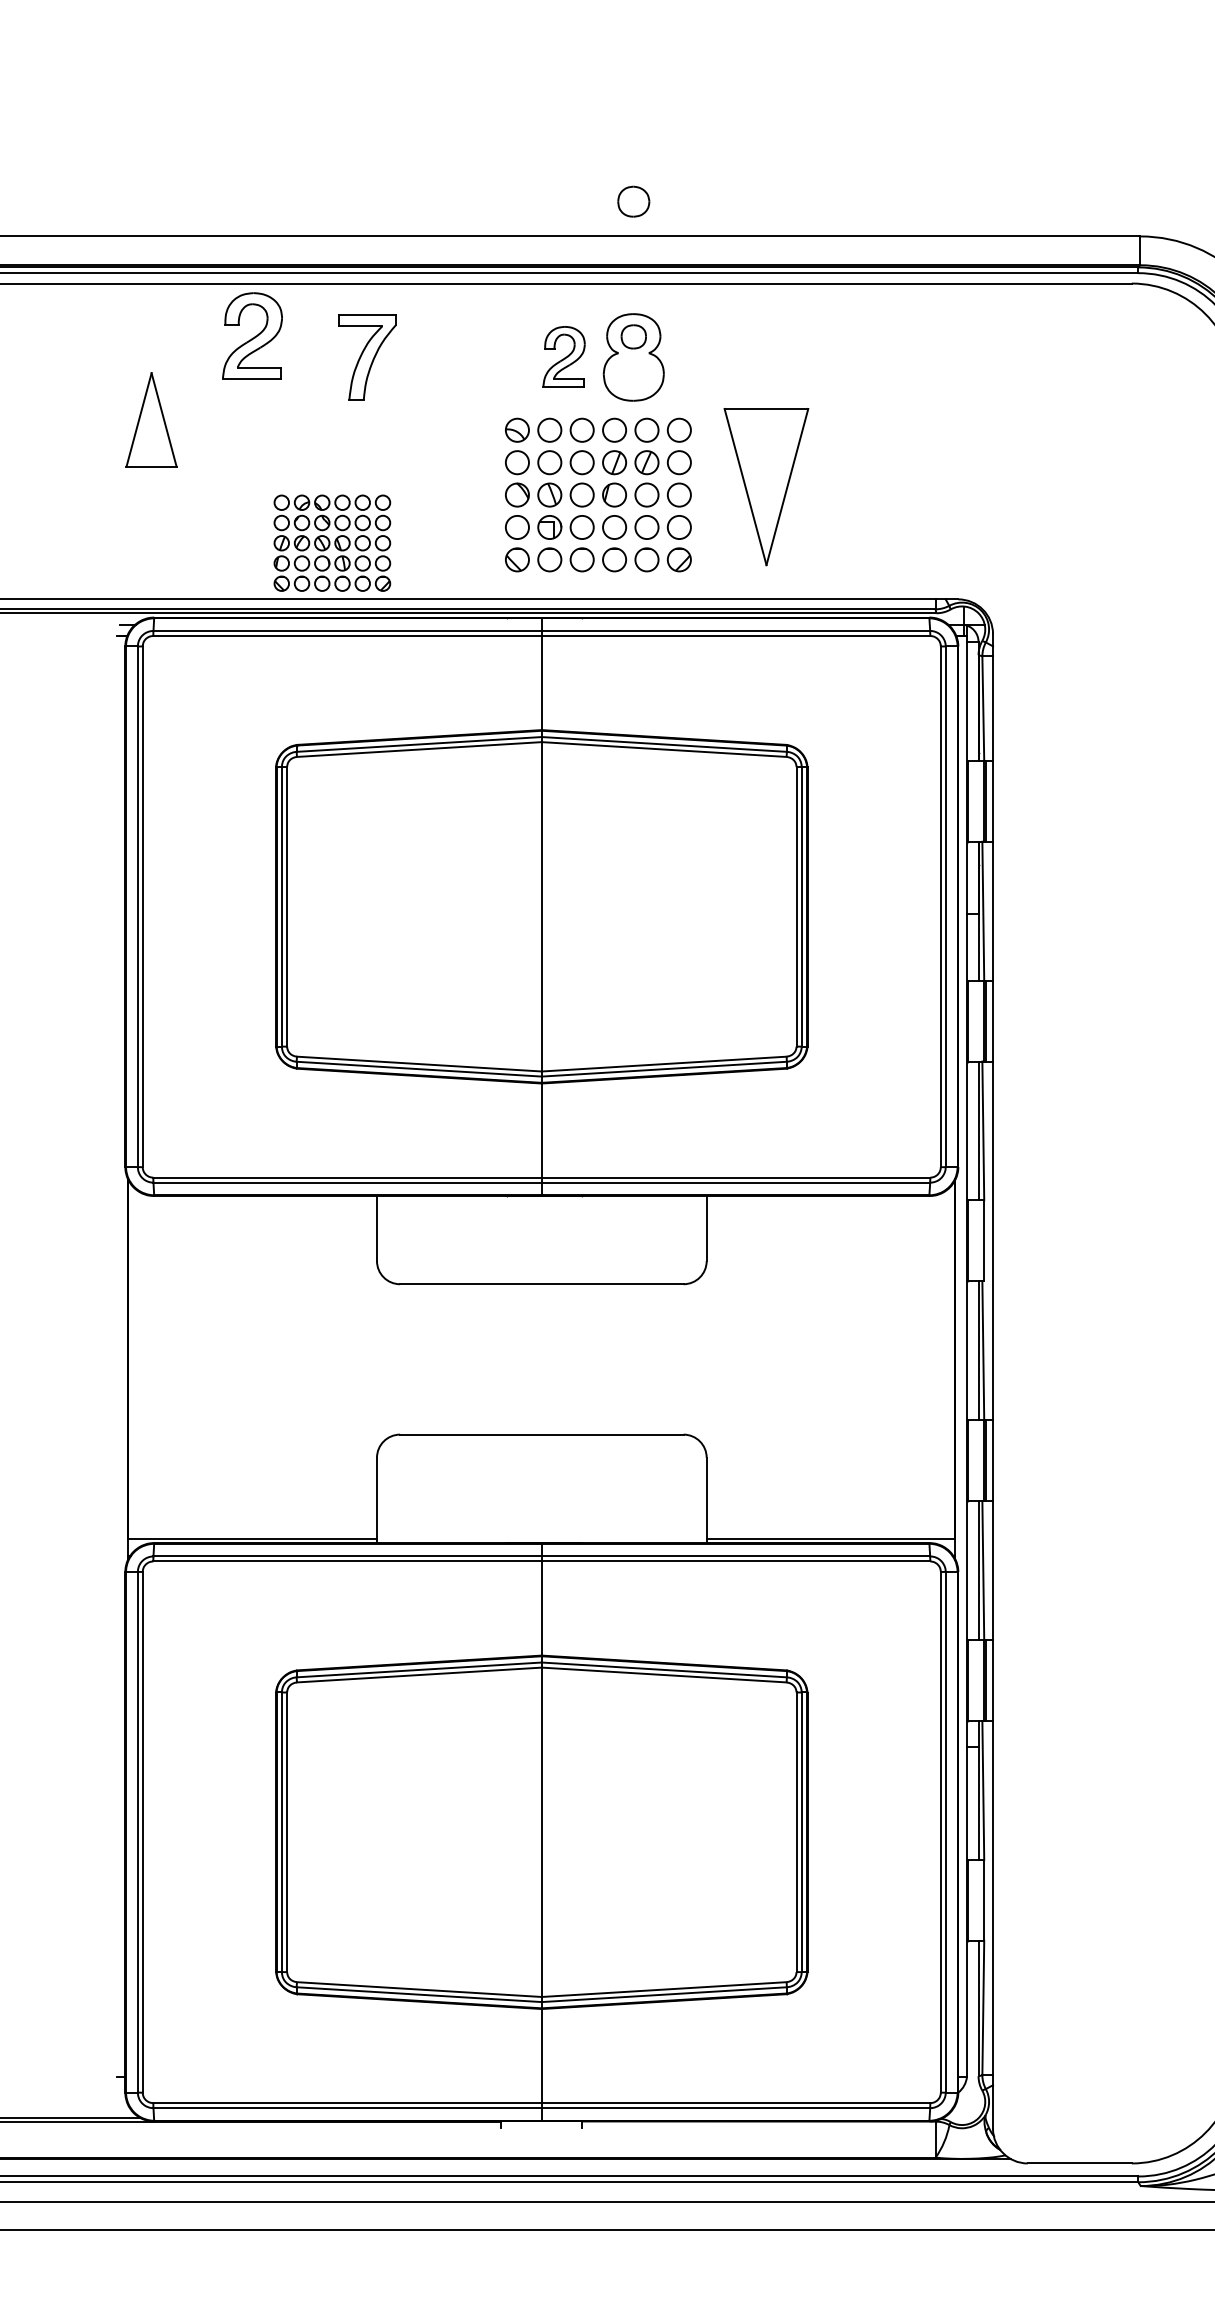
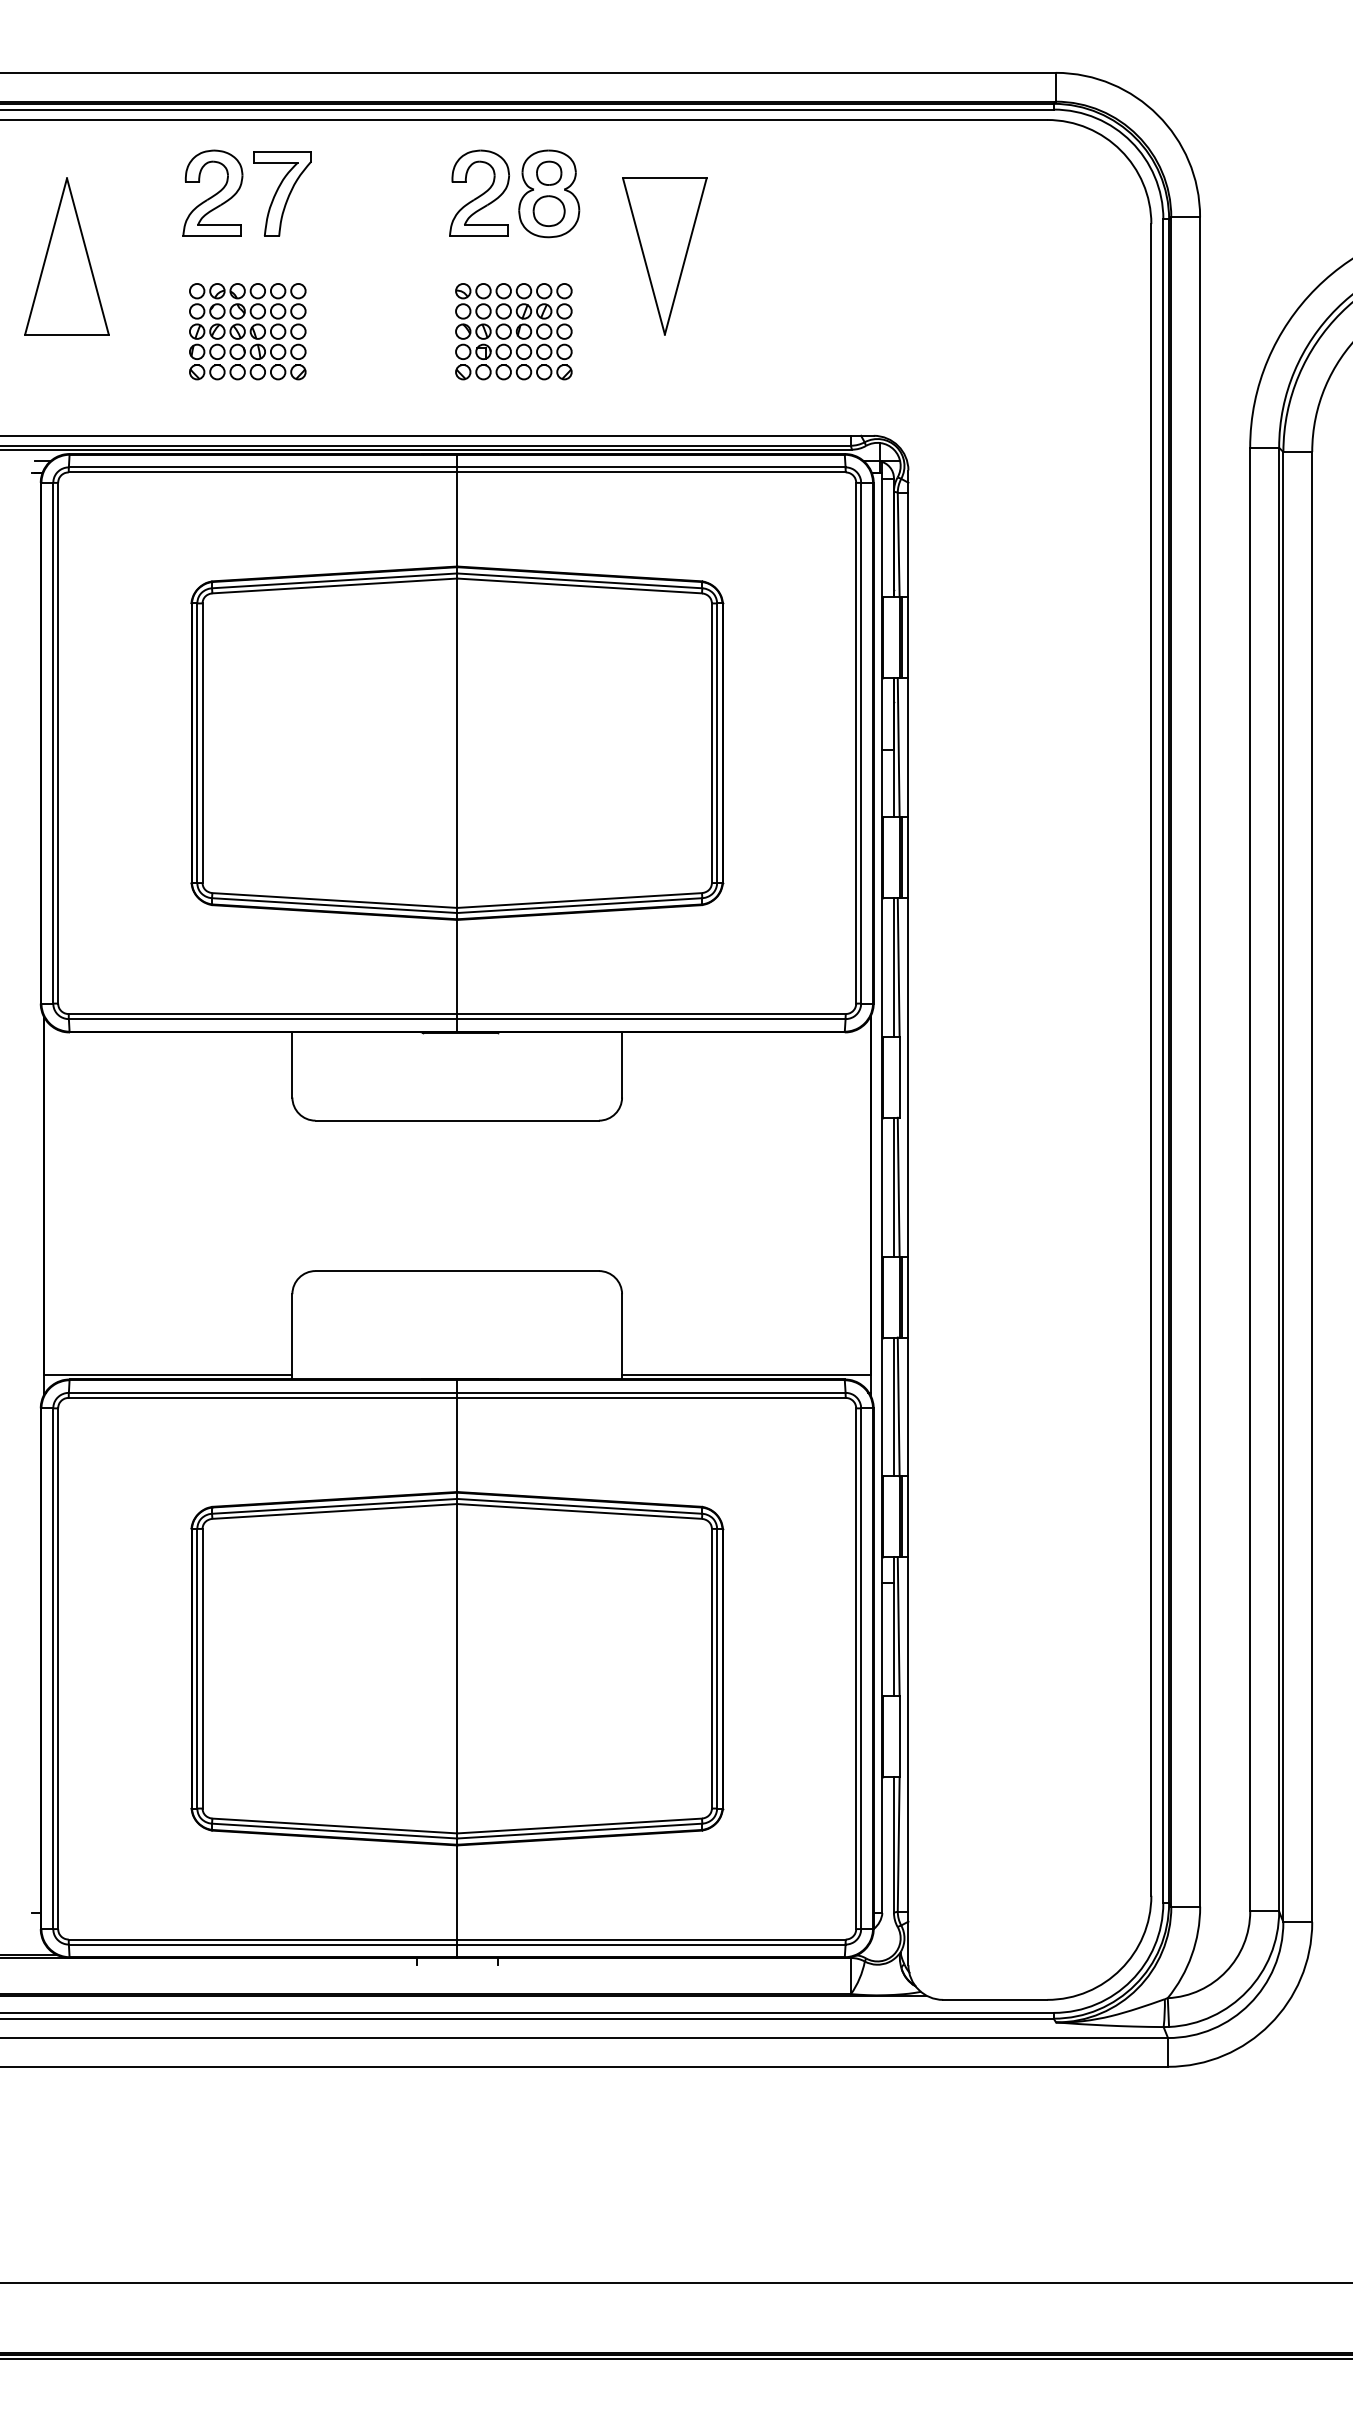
part: (633, 201) -> (548, 210), moved
part: (252, 335) -> (212, 192), moved
part: (564, 356) -> (479, 192), size x1.43
part: (151, 420) -> (66, 256), size x1.67
part: (766, 487) -> (664, 256), moved
part: (598, 495) -> (513, 331), size x0.62
part: (332, 543) -> (247, 331), moved

